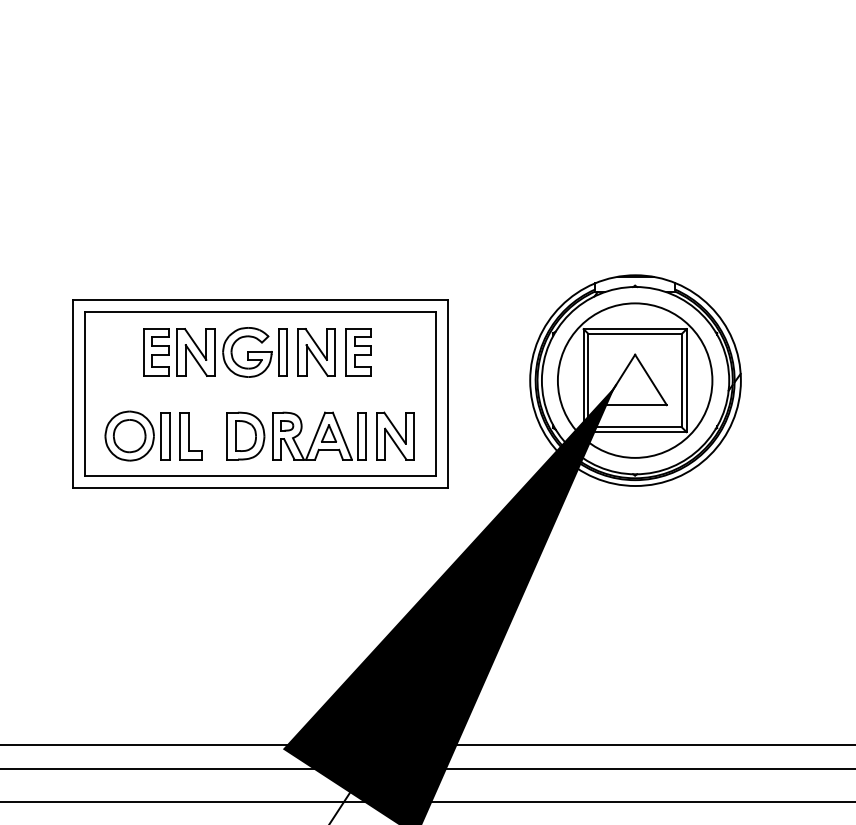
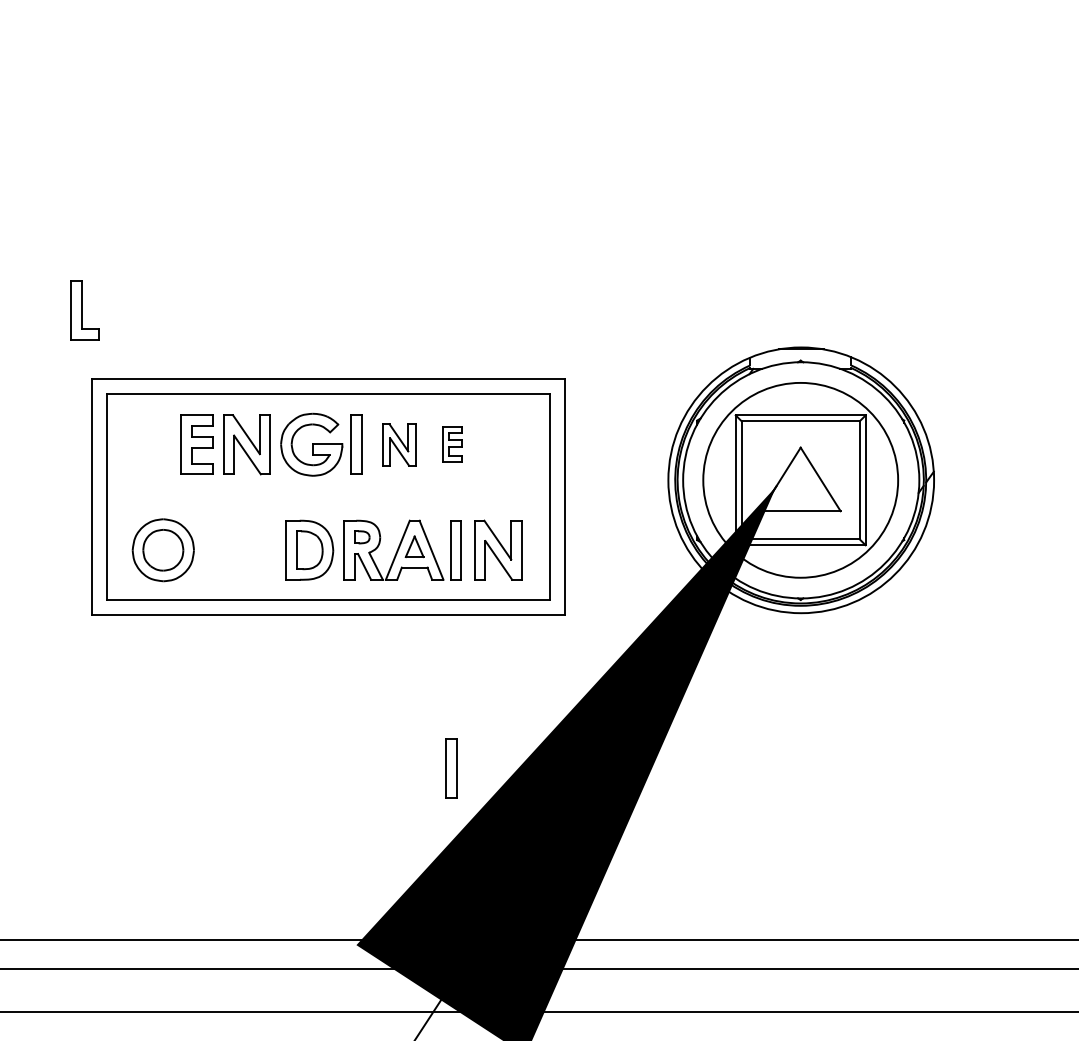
part: (316, 352) -> (399, 444), size x0.7
part: (358, 352) -> (451, 444), size x0.6
part: (165, 436) -> (451, 768), moved
part: (190, 436) -> (84, 310), moved

